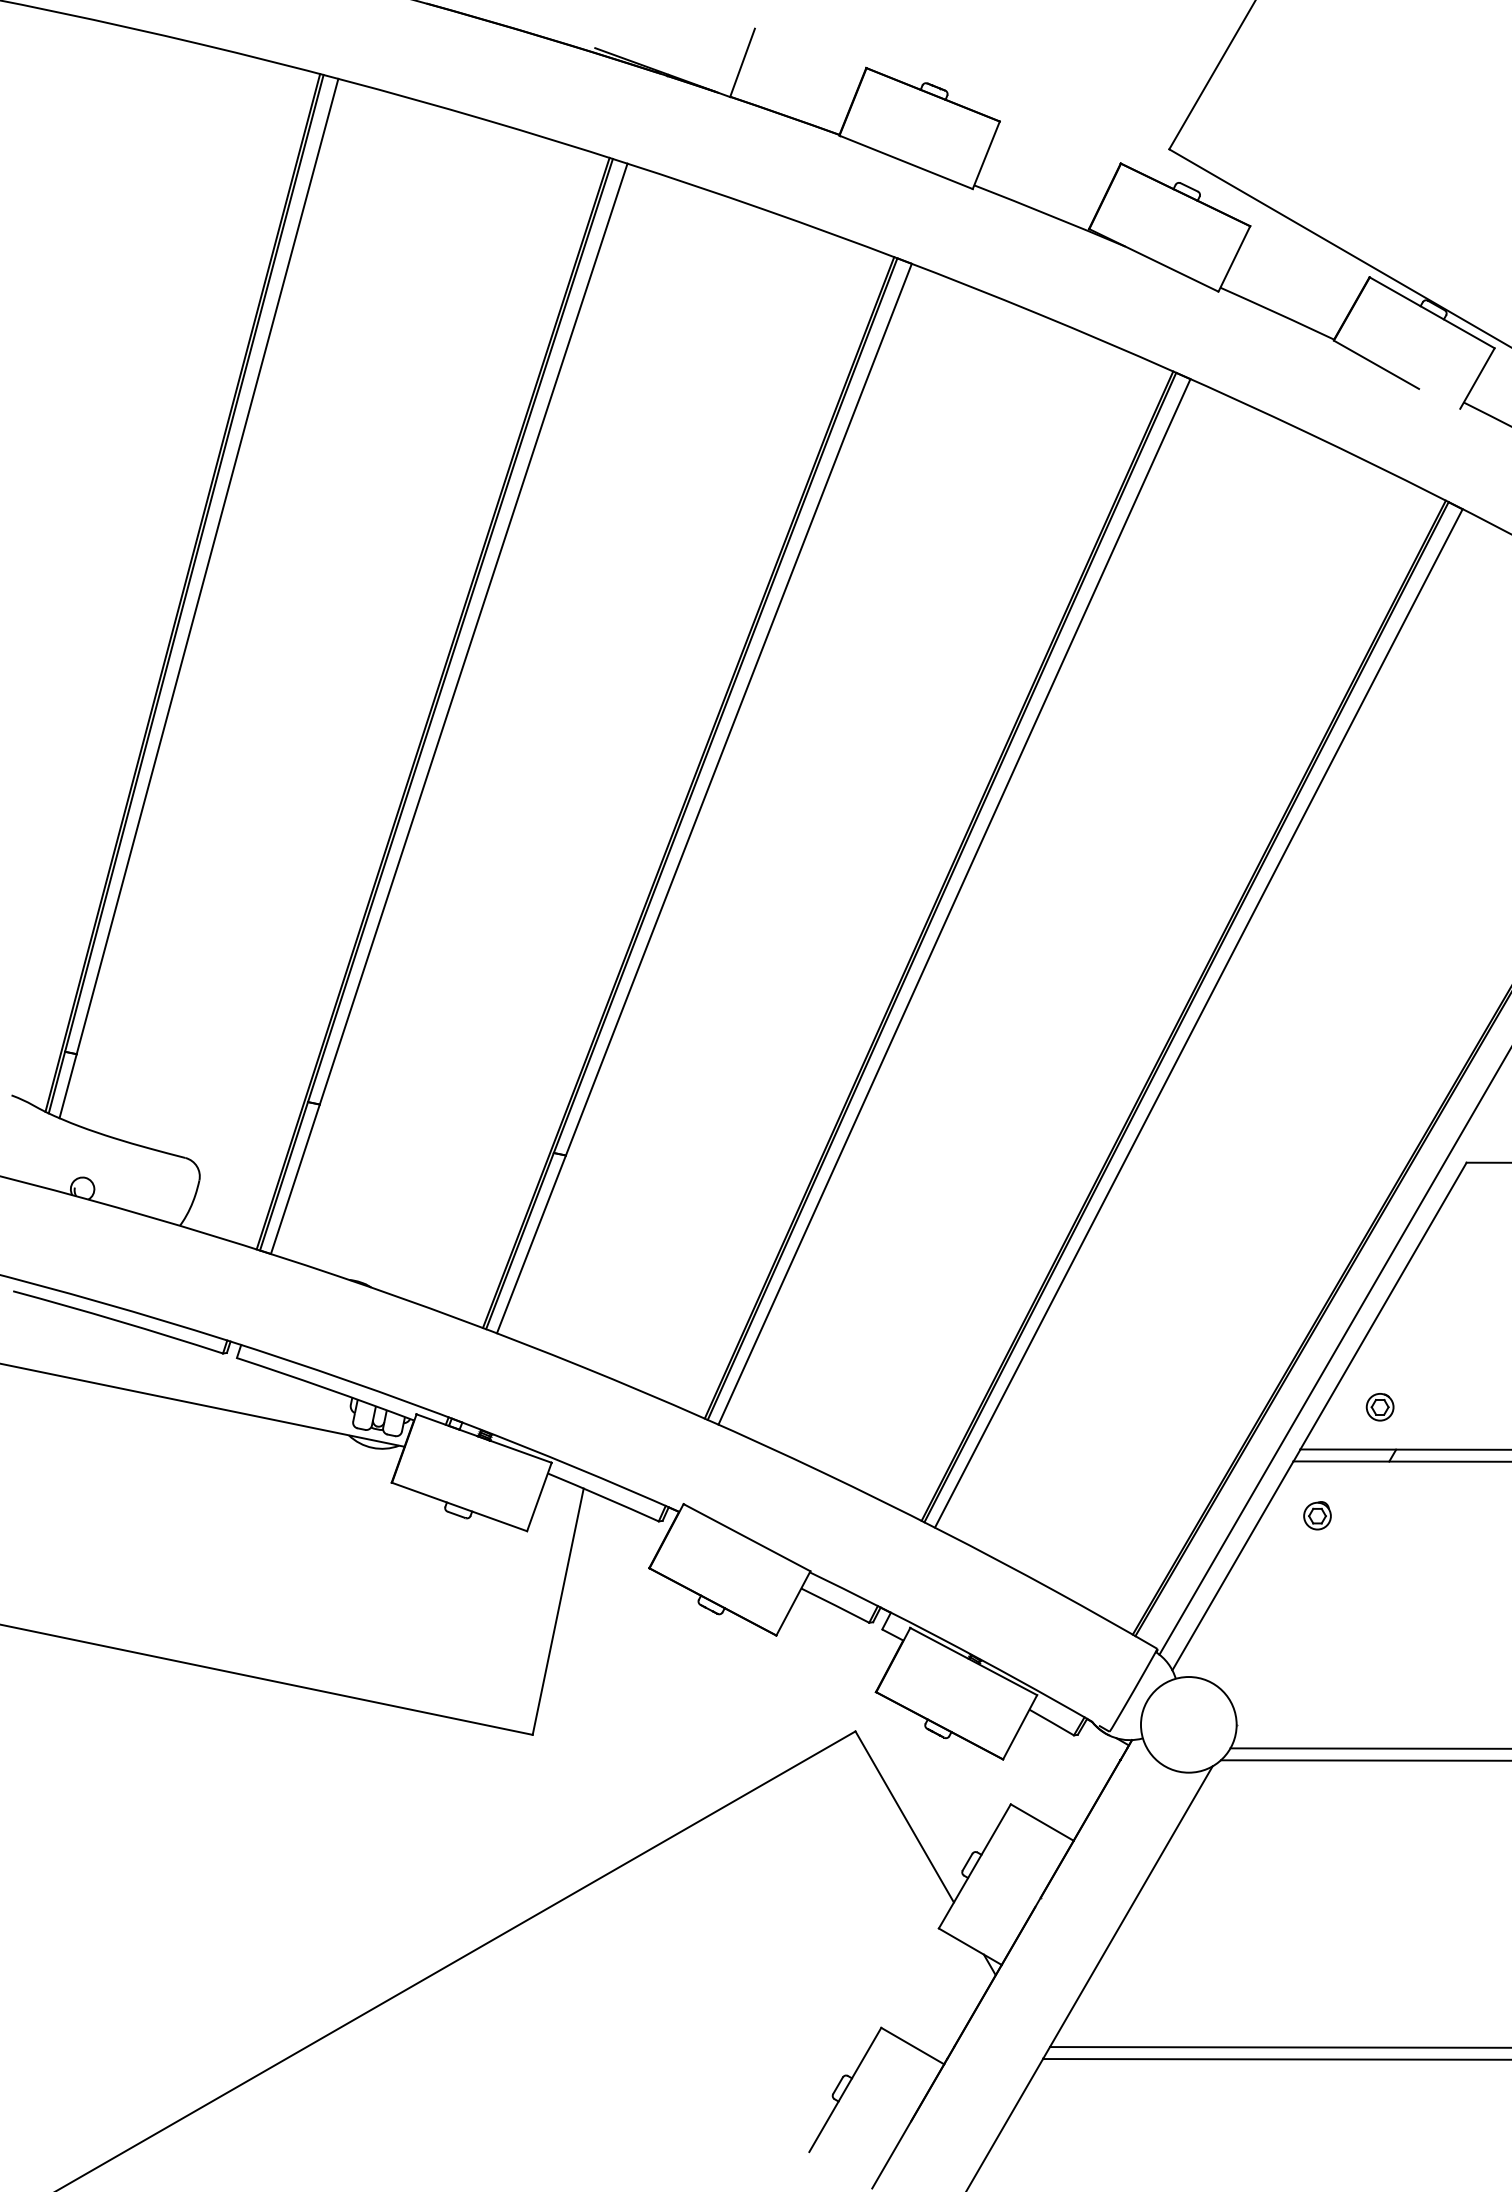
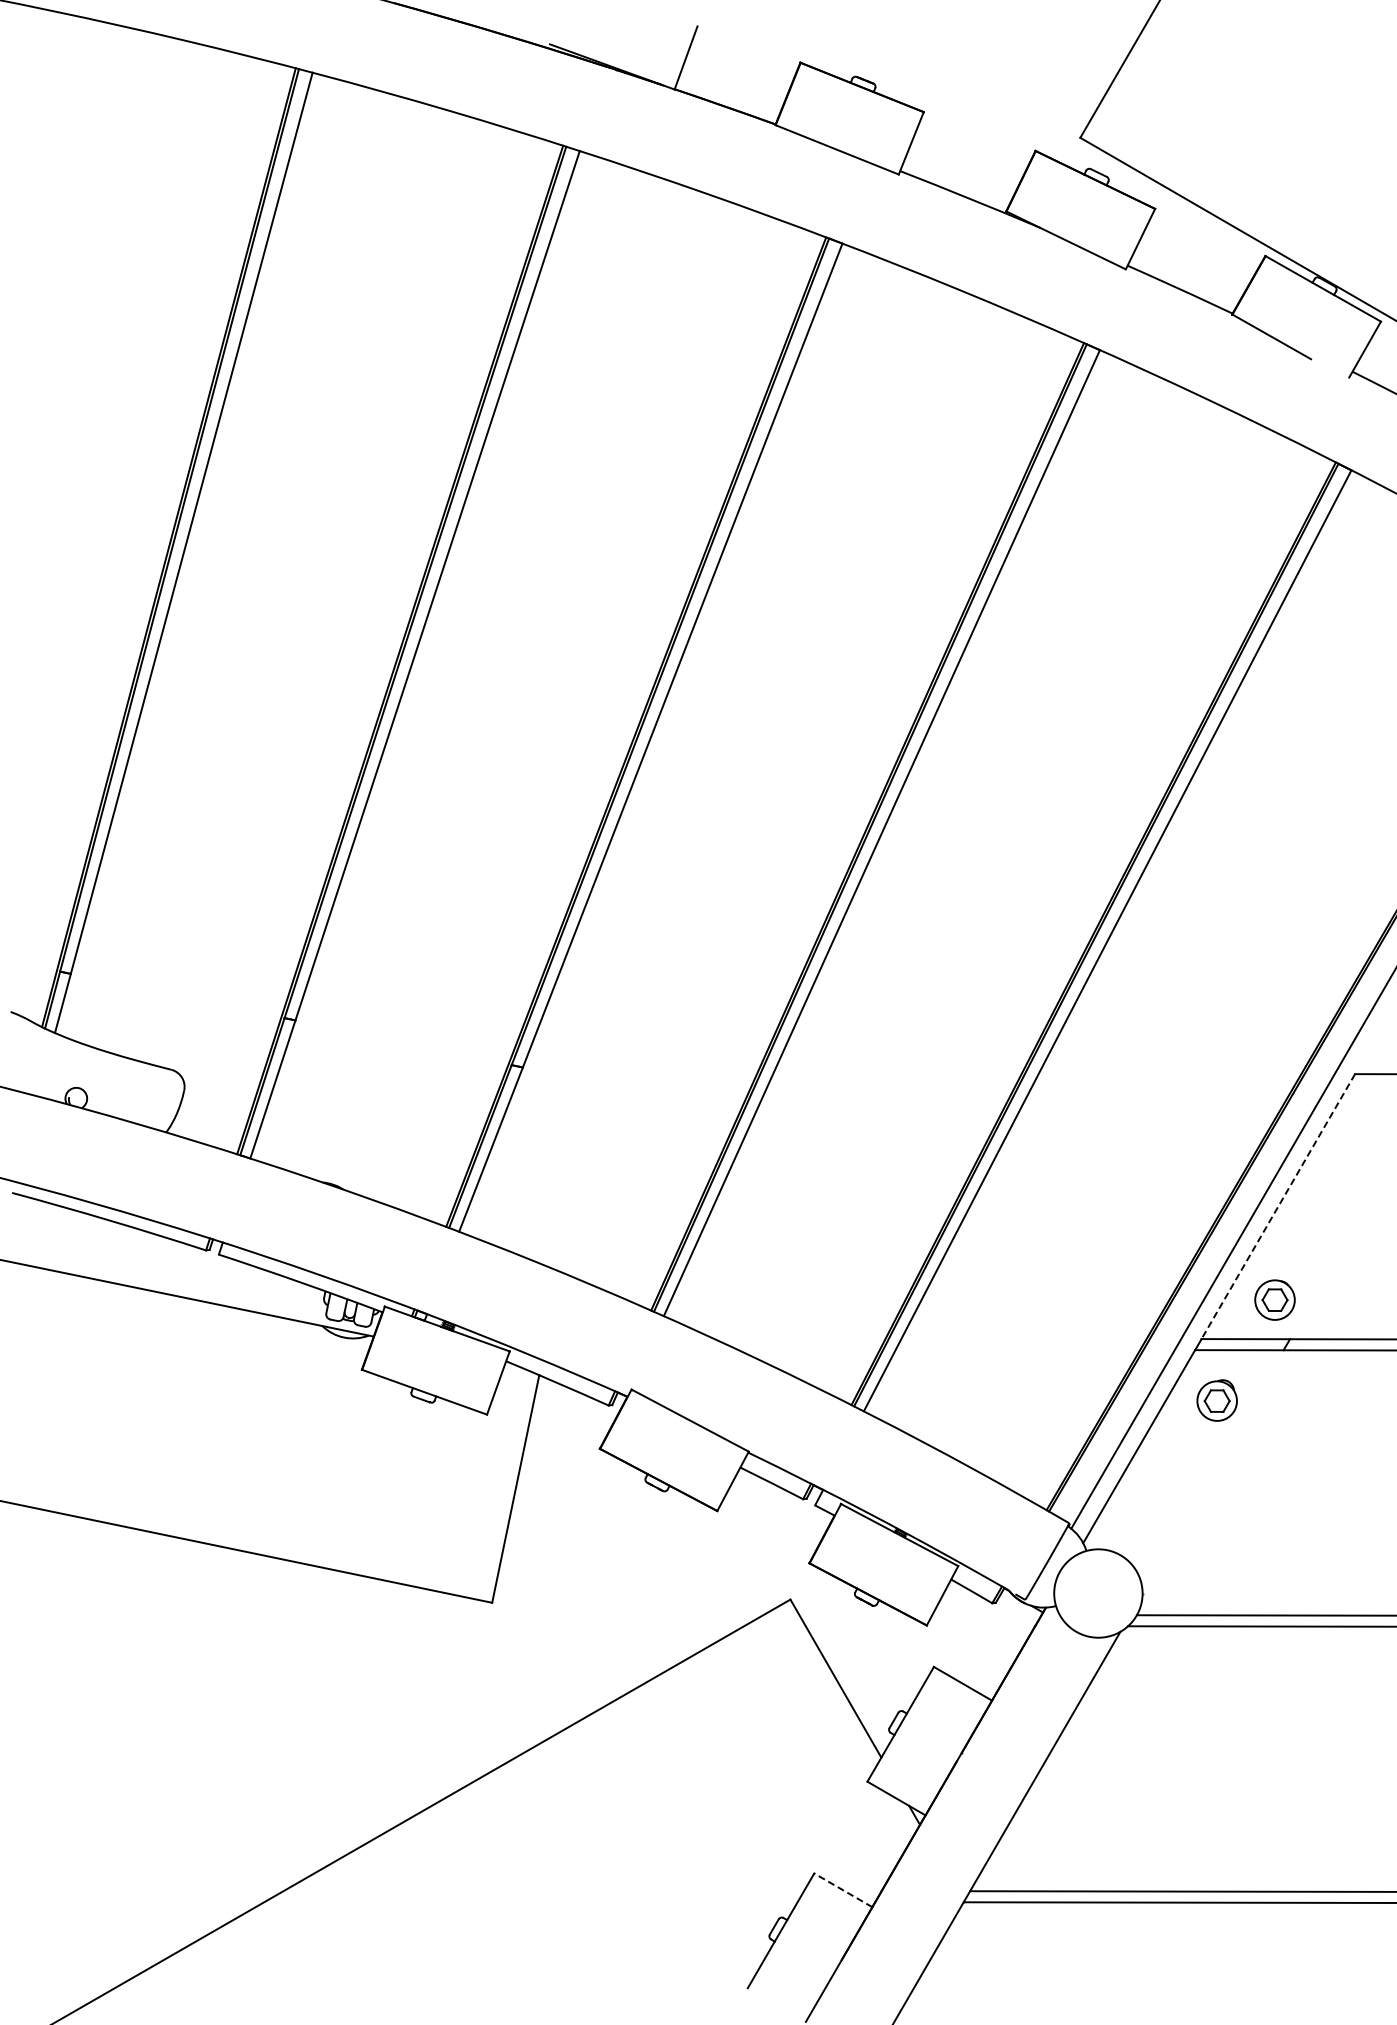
line: (1383, 1307) -> (1278, 1207), solid -> dashed
part: (1380, 1406) -> (1275, 1299), size x1.6
part: (1317, 1514) -> (1217, 1399), size x1.6
line: (912, 2046) -> (843, 1890), solid -> dashed

